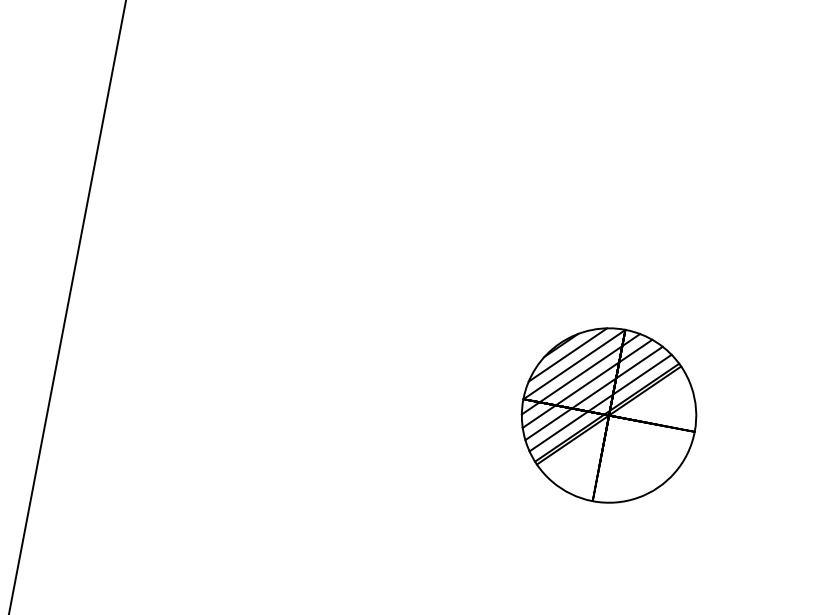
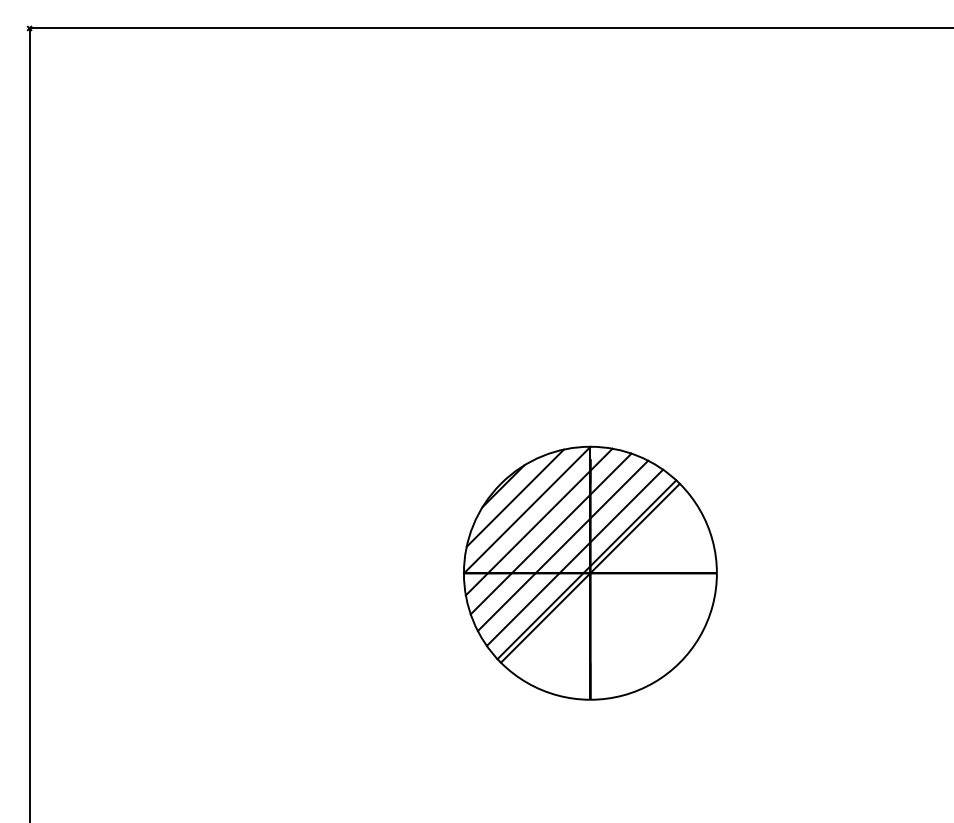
part: (608, 414) -> (589, 572), size x1.43

